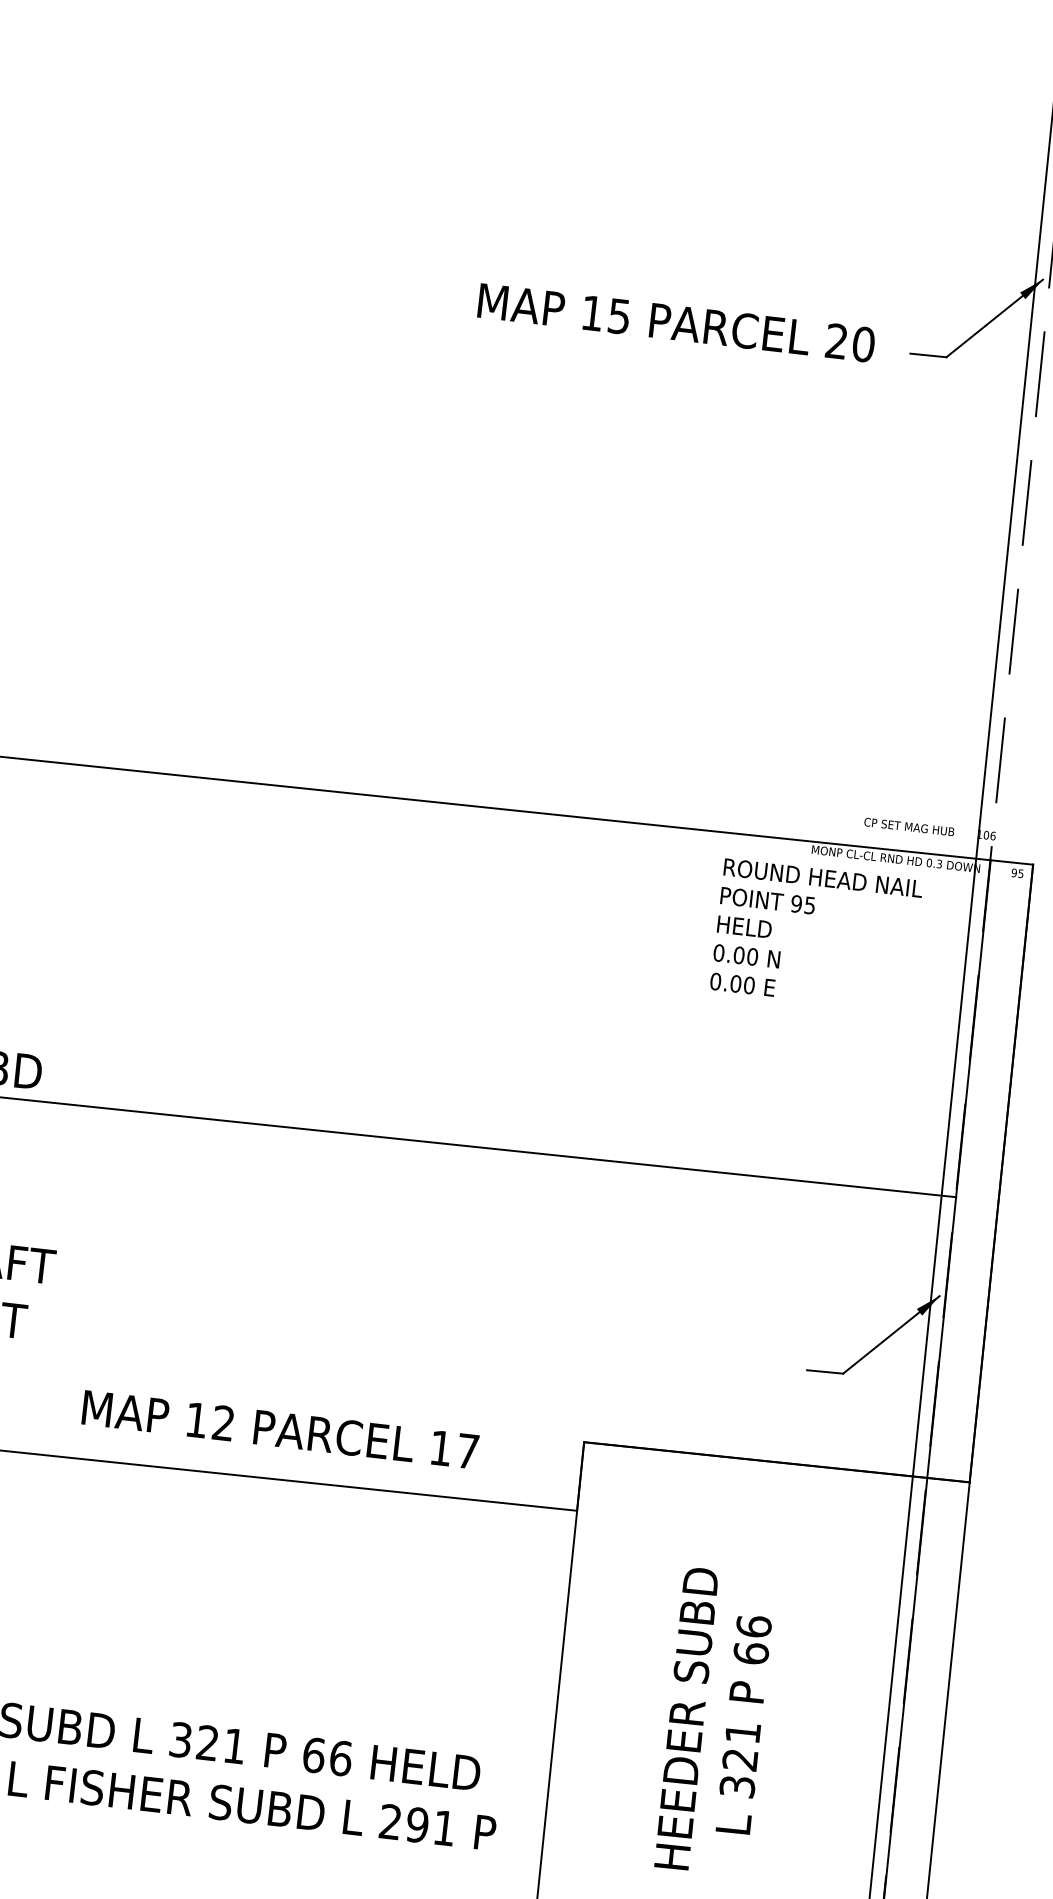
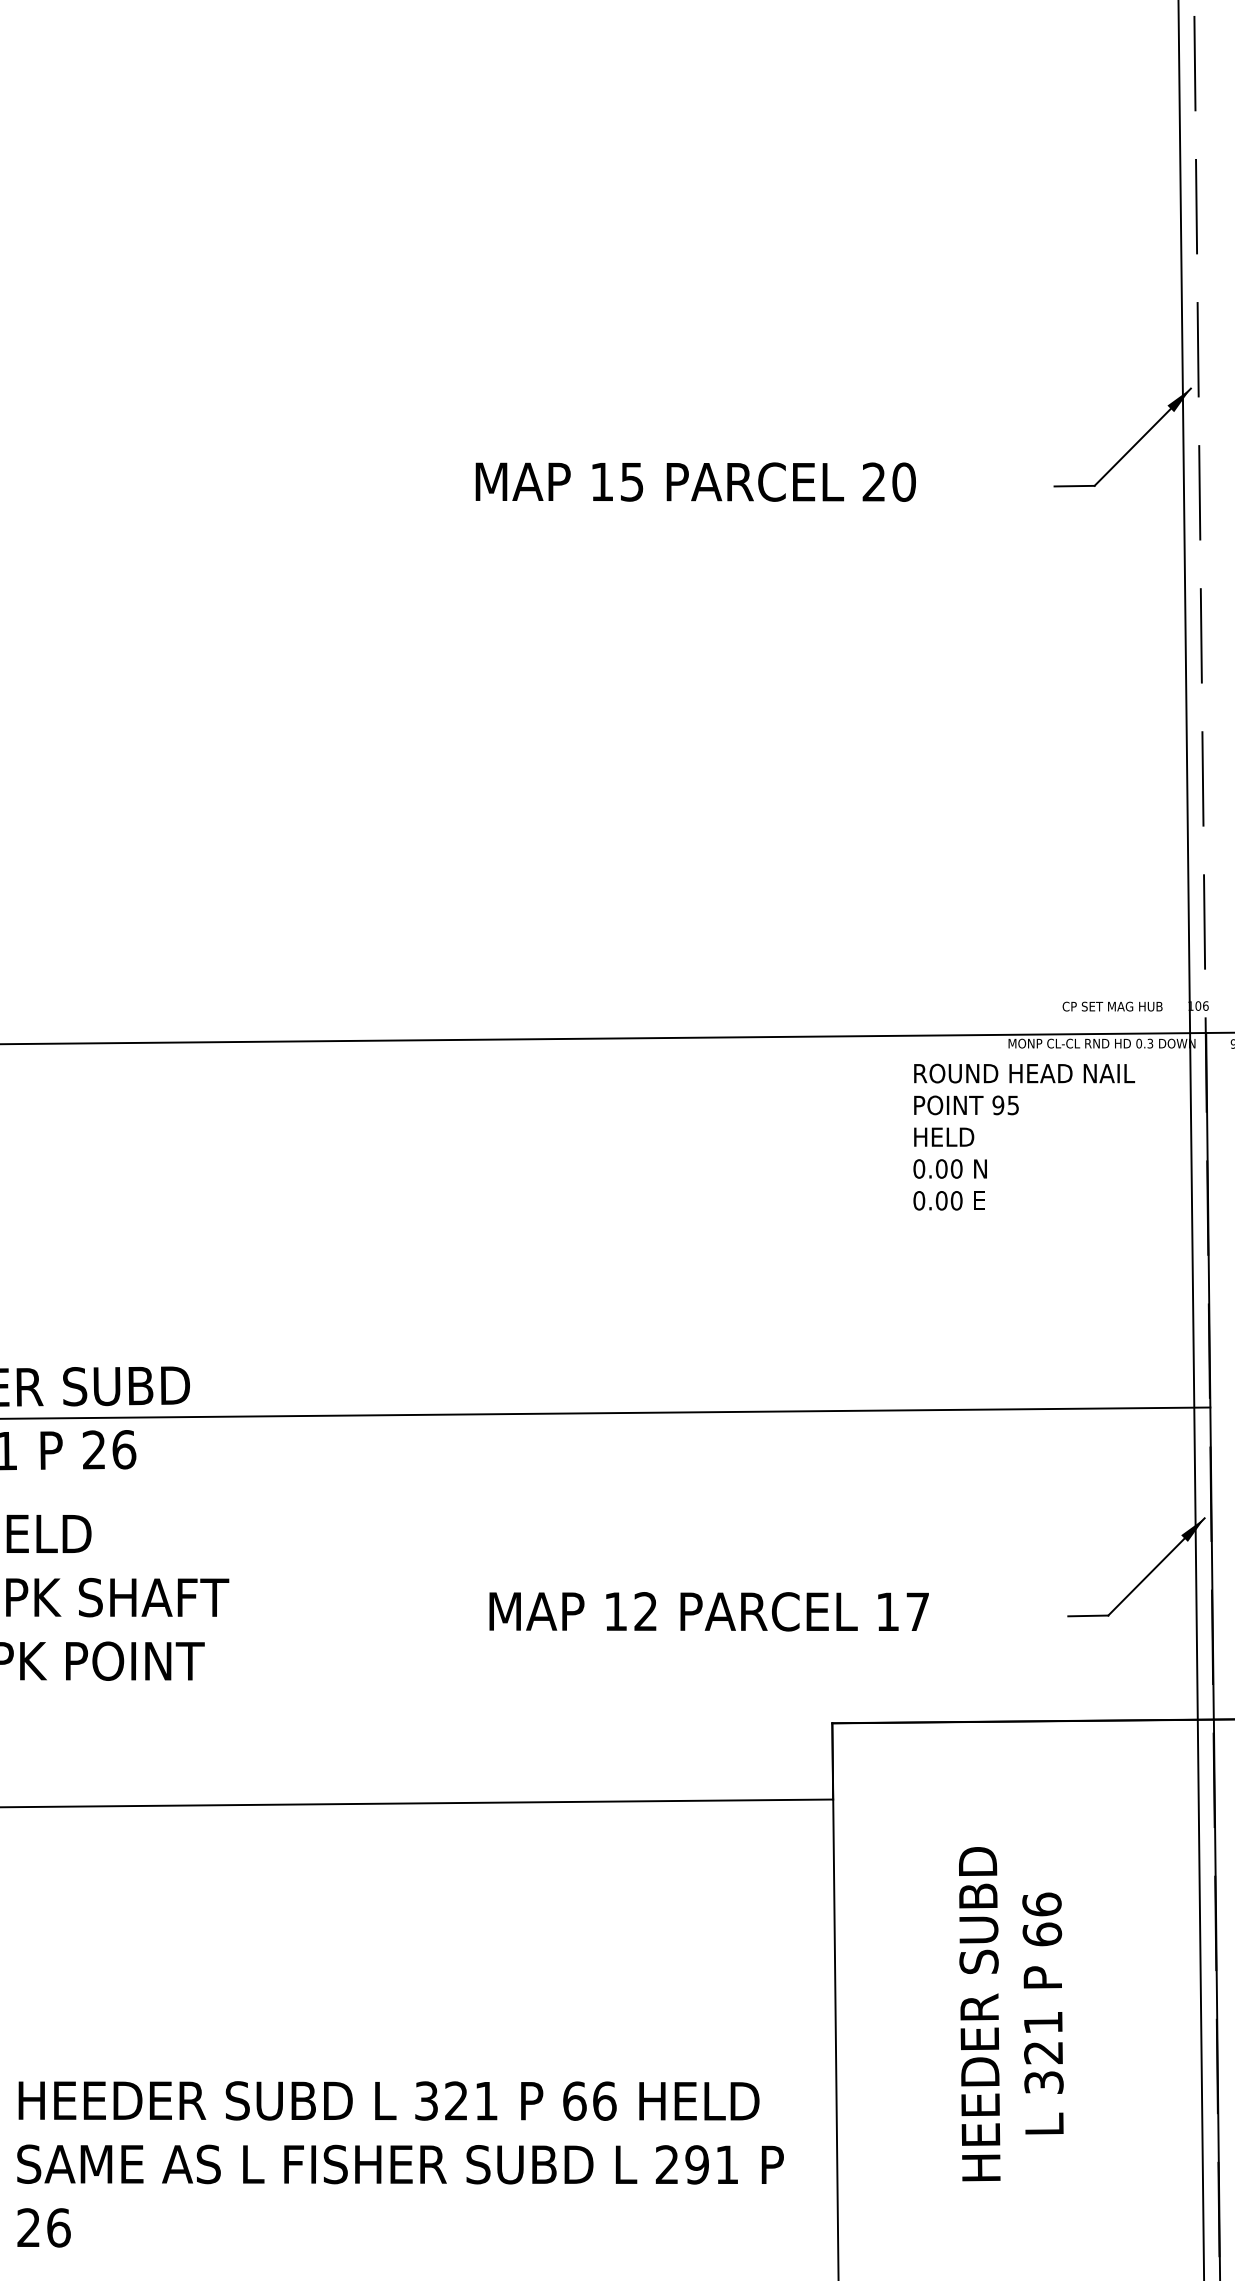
text: (676, 322) -> (695, 481), moved
text: (279, 1429) -> (708, 1611), moved

